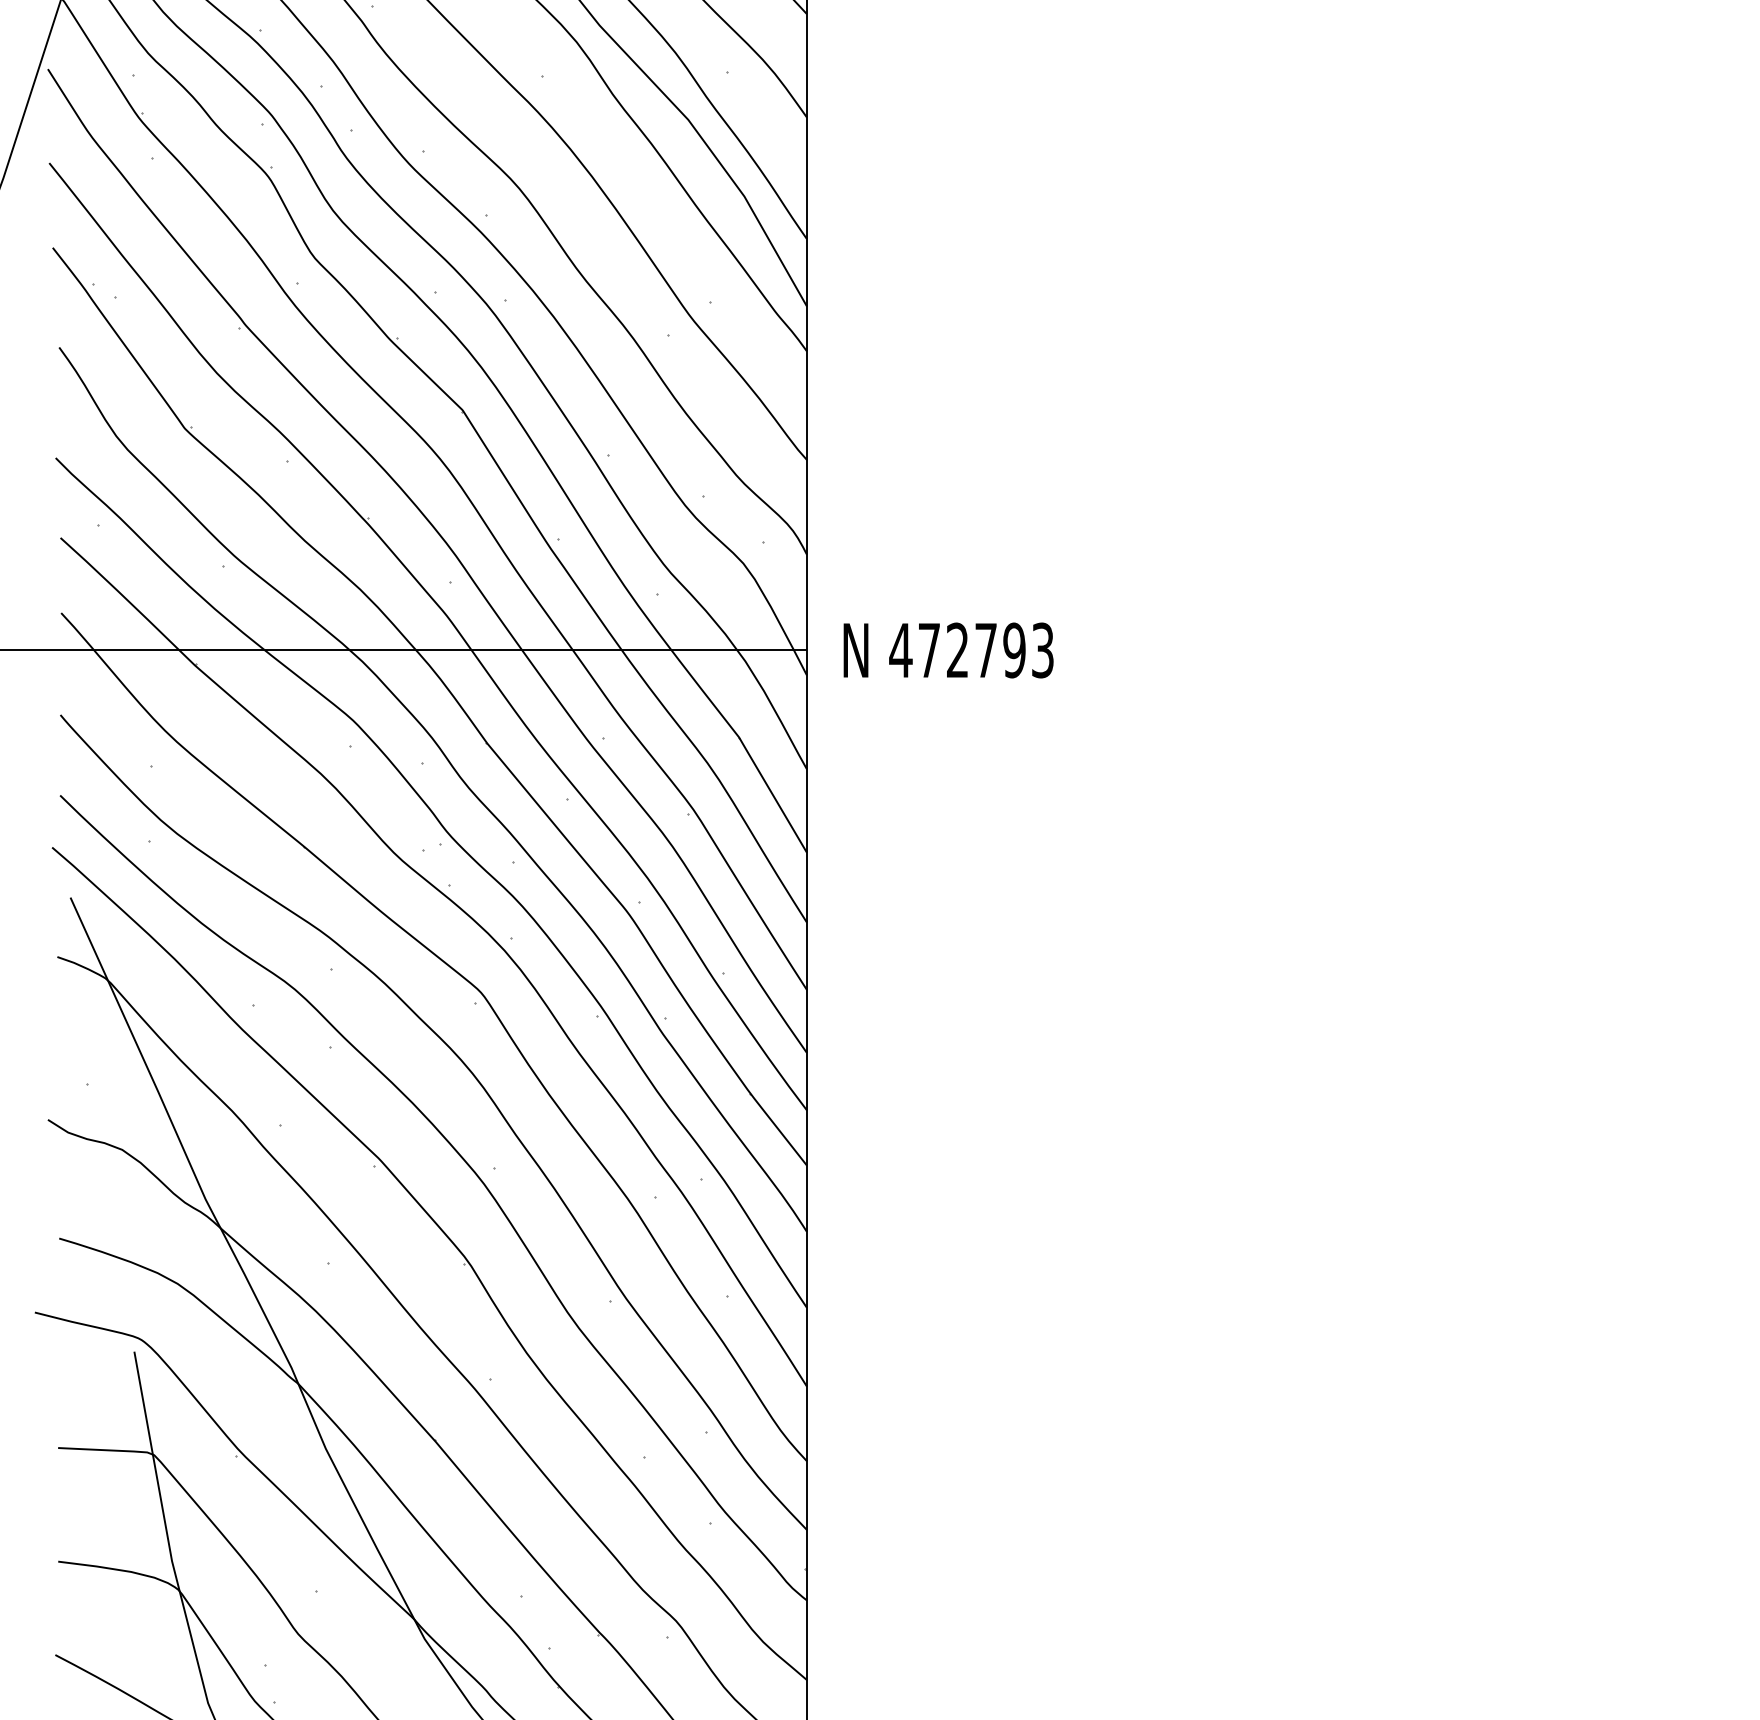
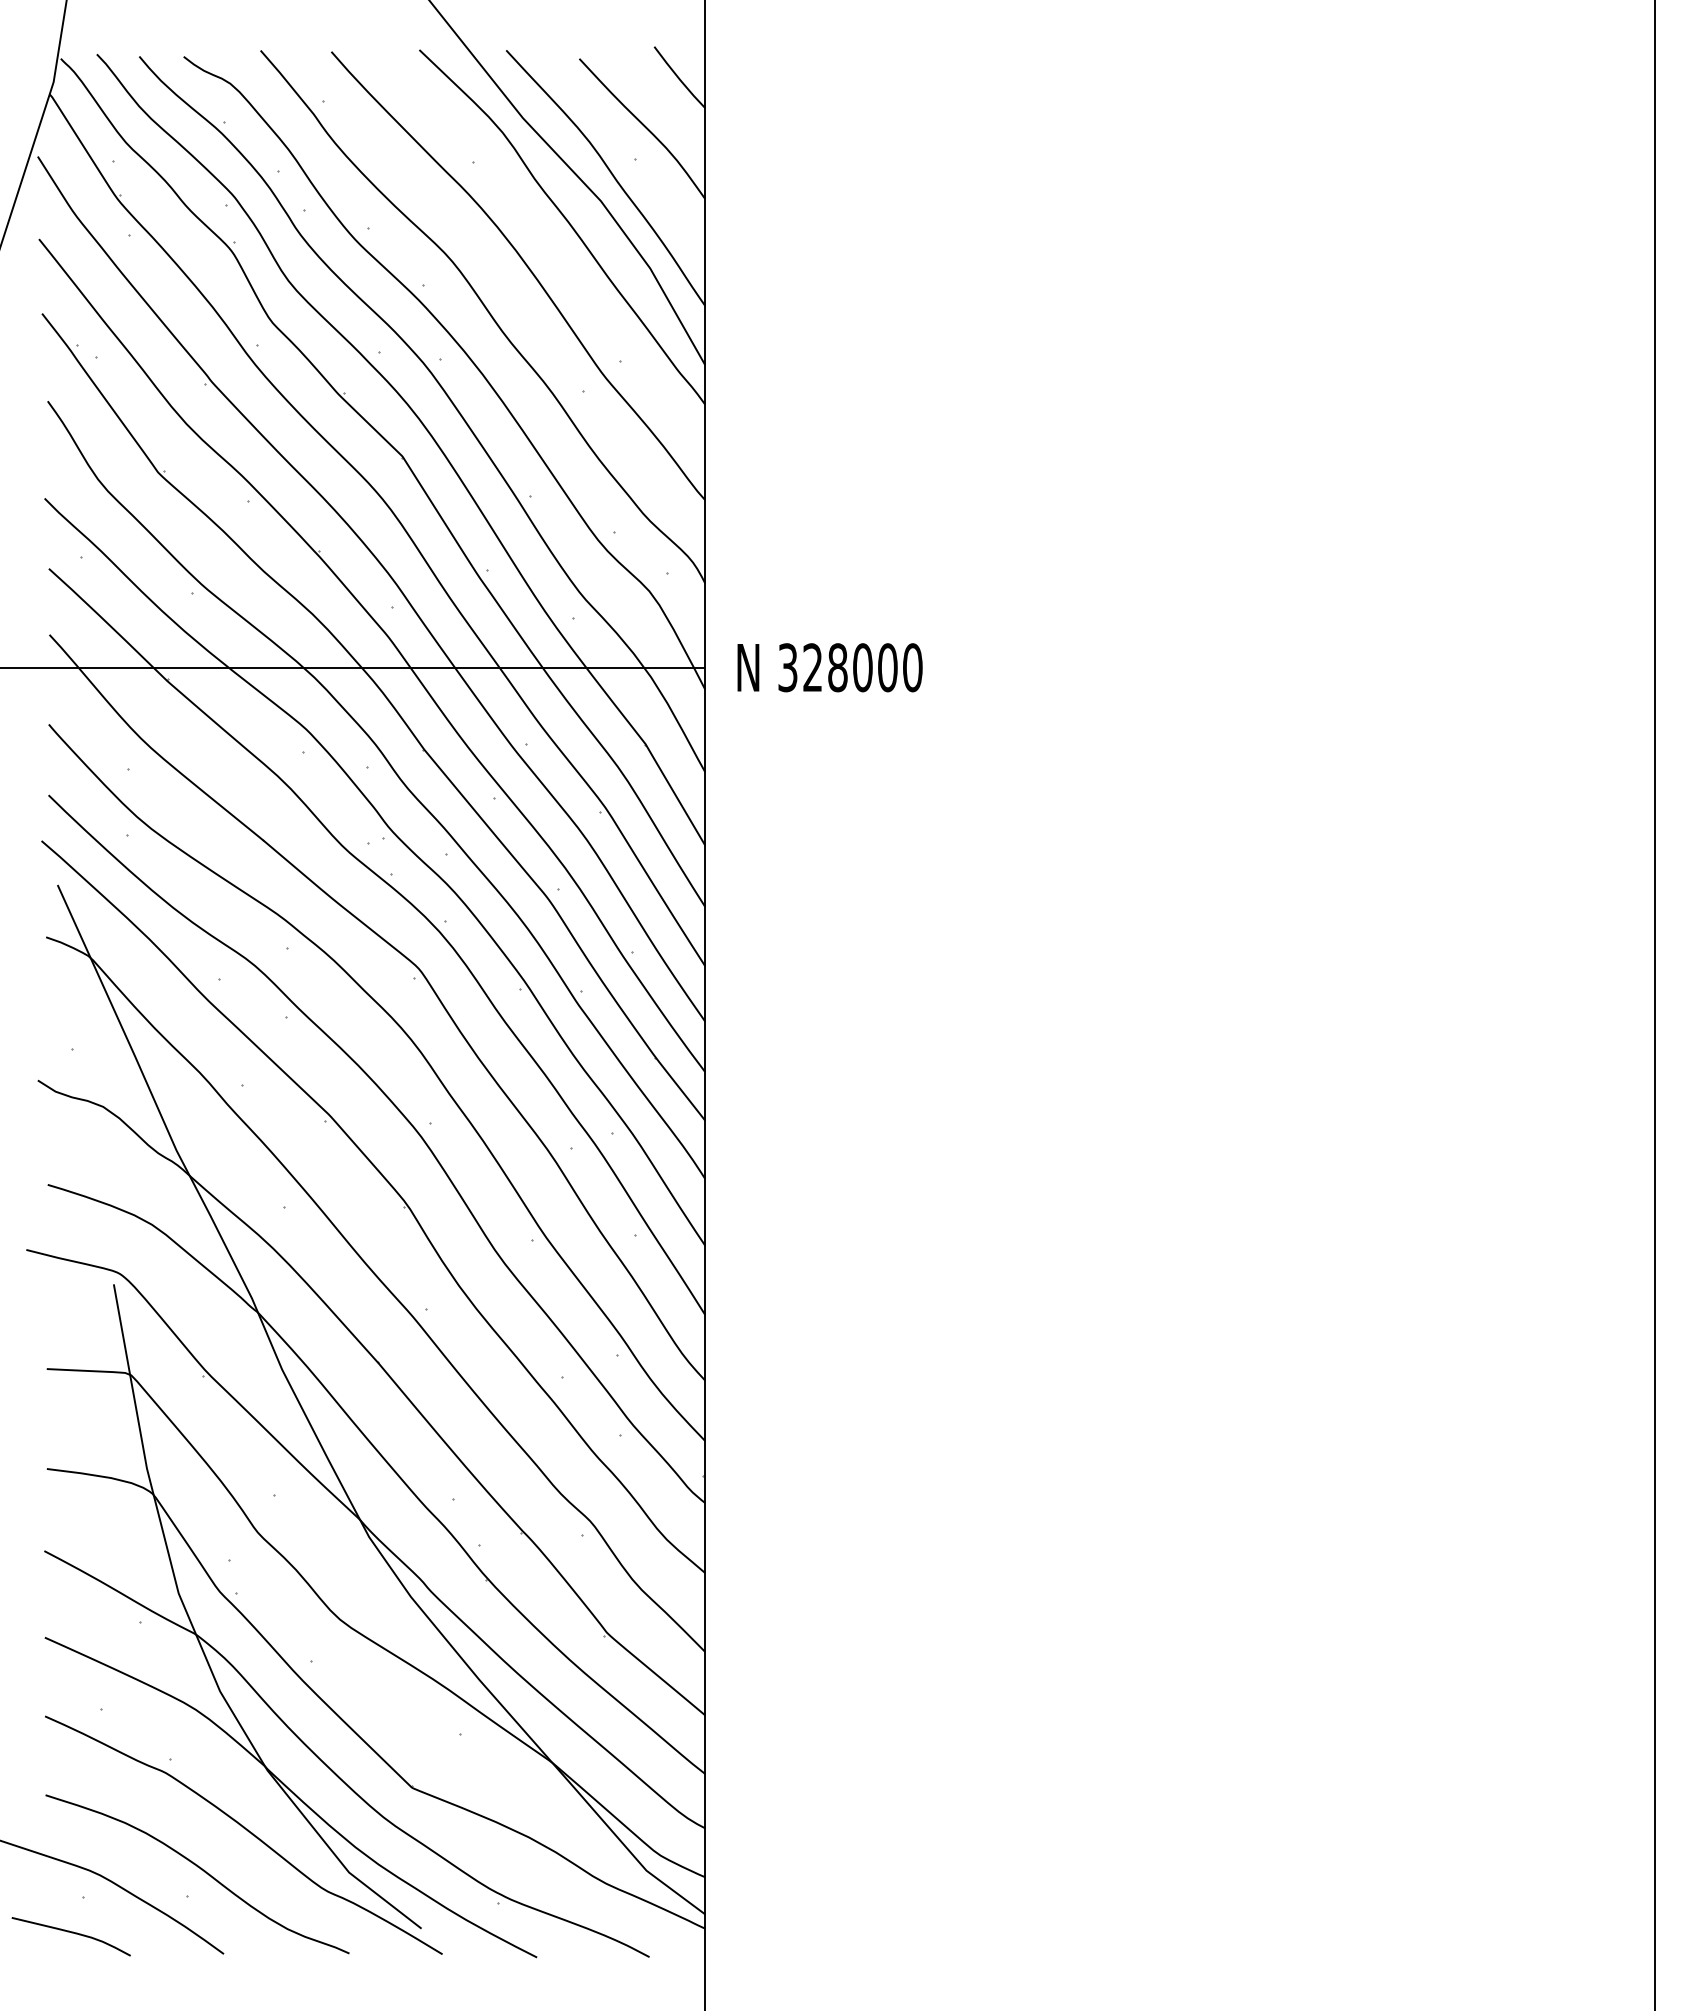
text: (970, 650) -> (849, 667), 472793 -> 328000

